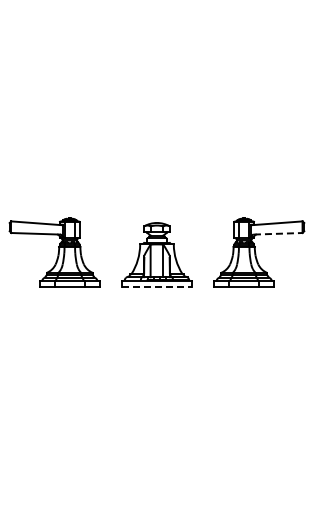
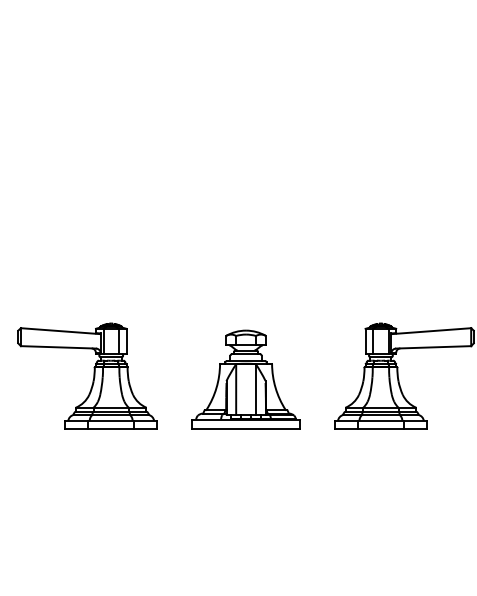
line: (278, 233) -> (433, 346), dashed -> solid
line: (156, 286) -> (245, 428), dashed -> solid

